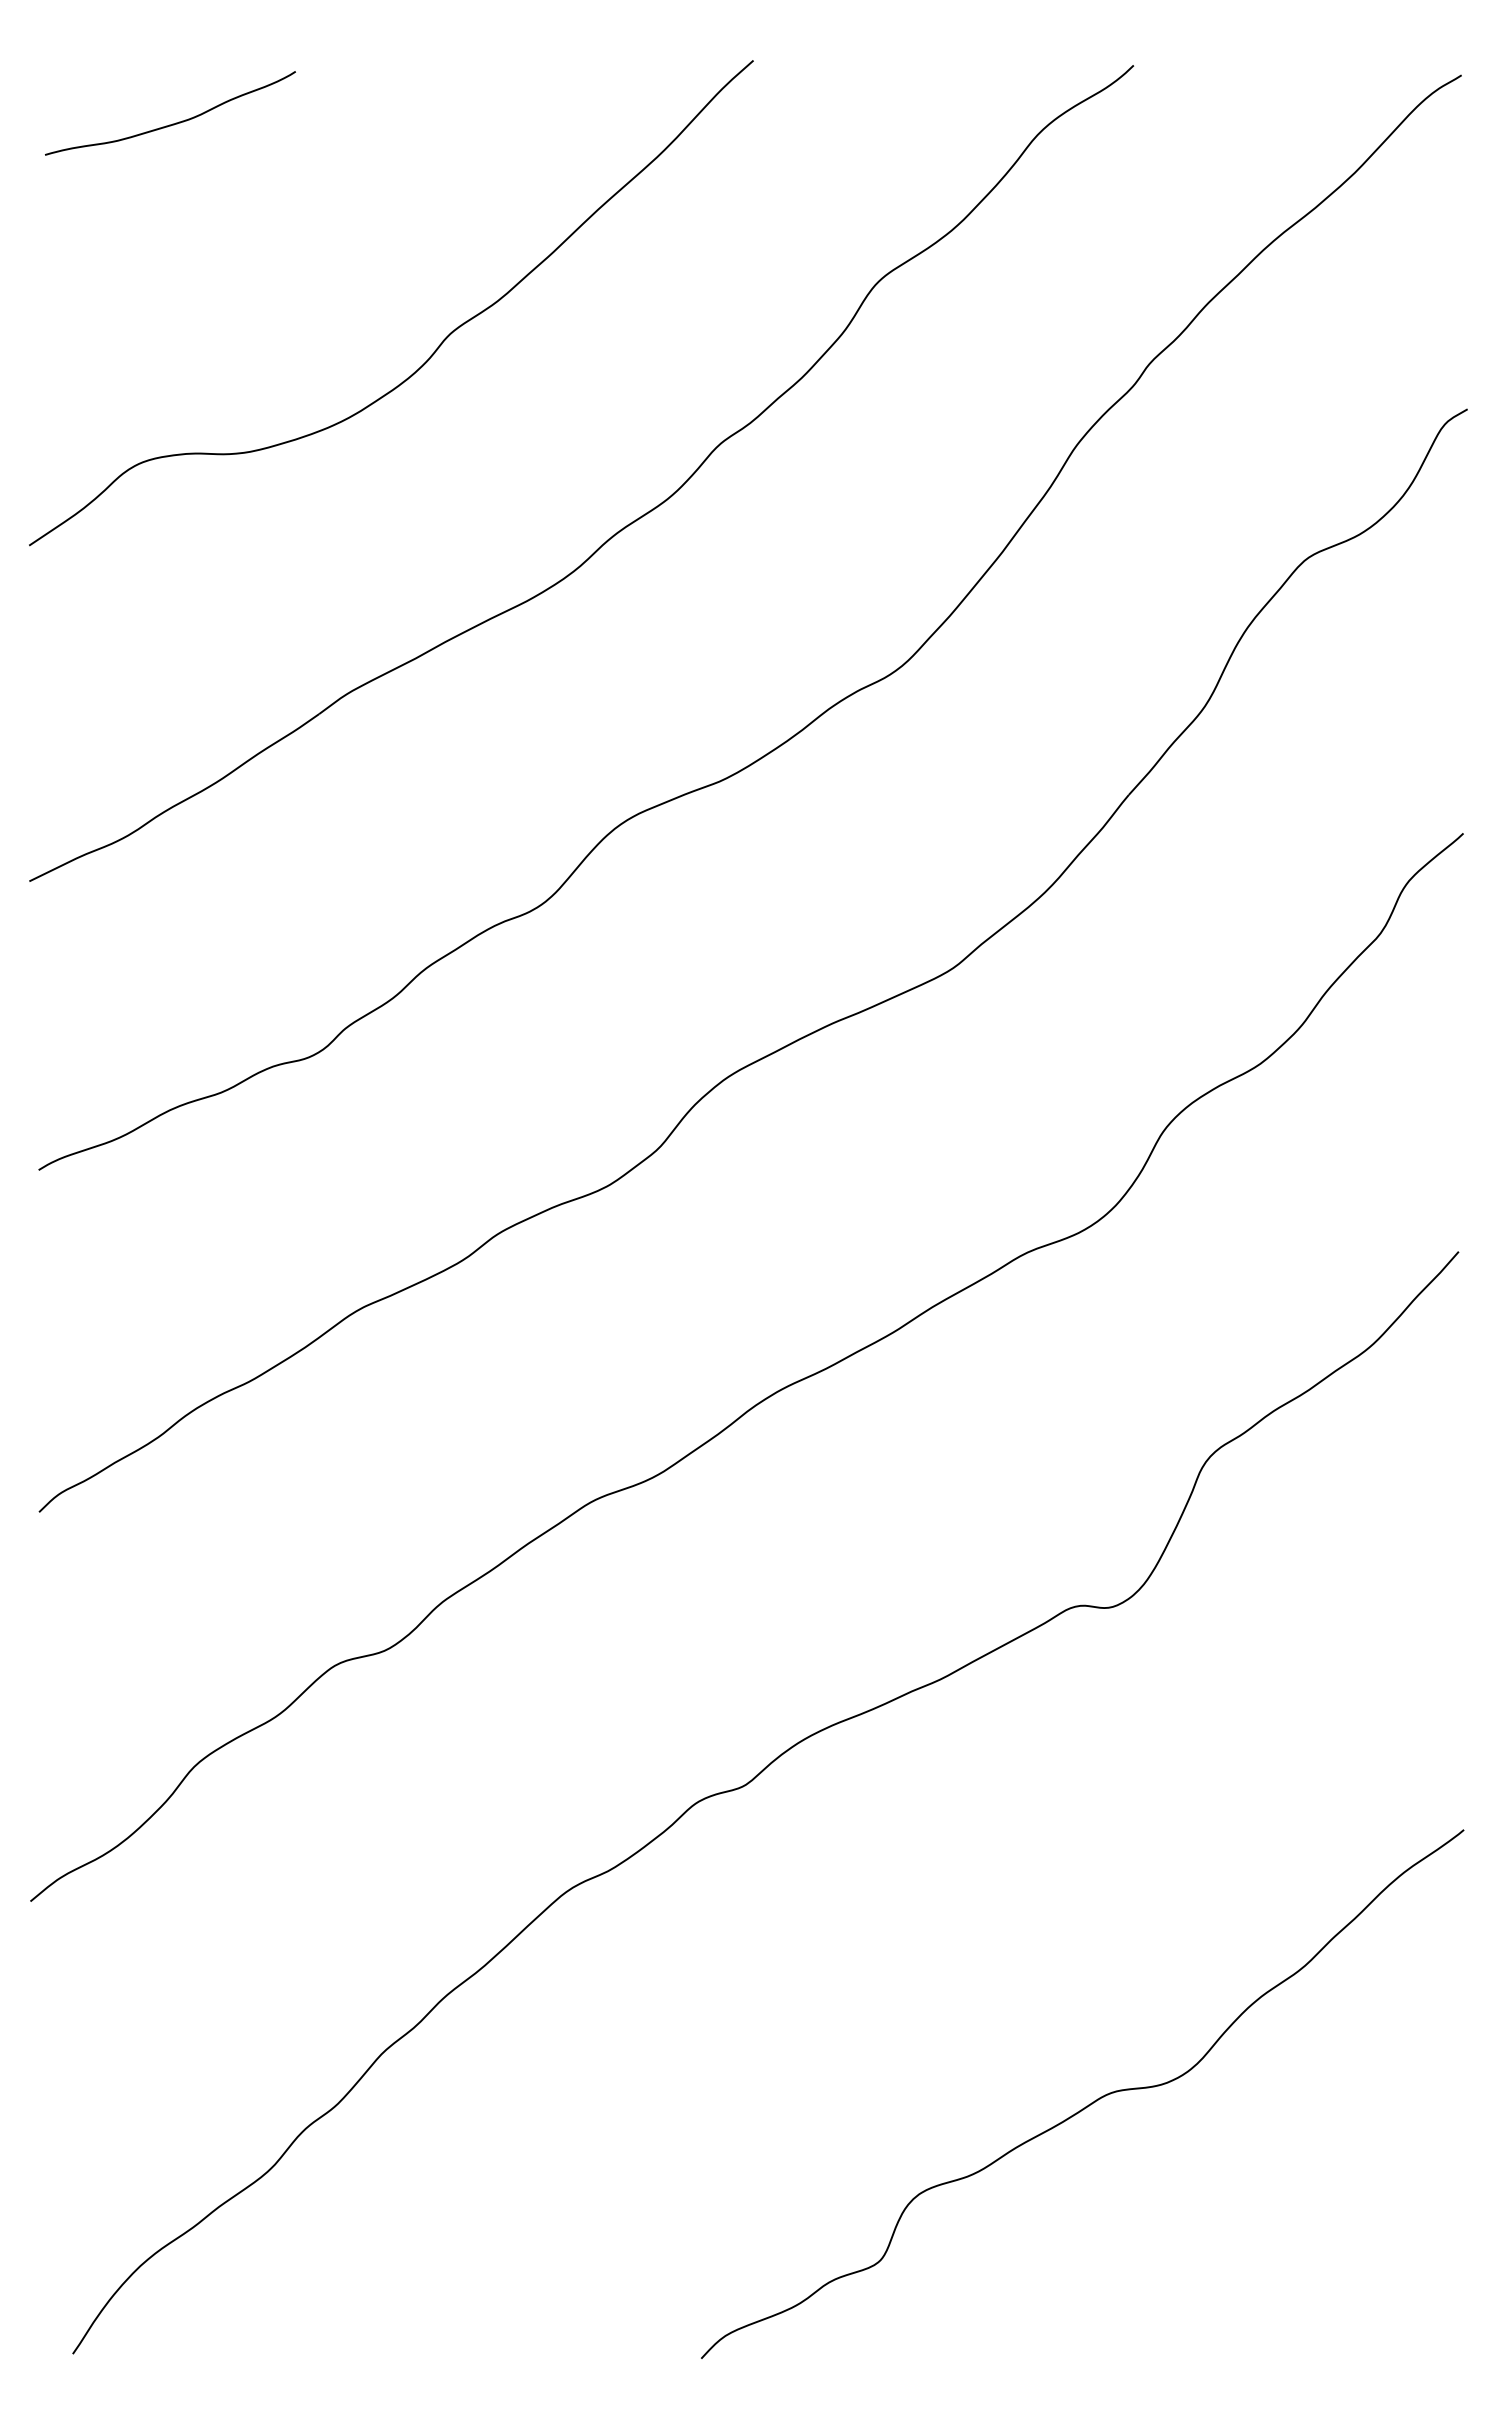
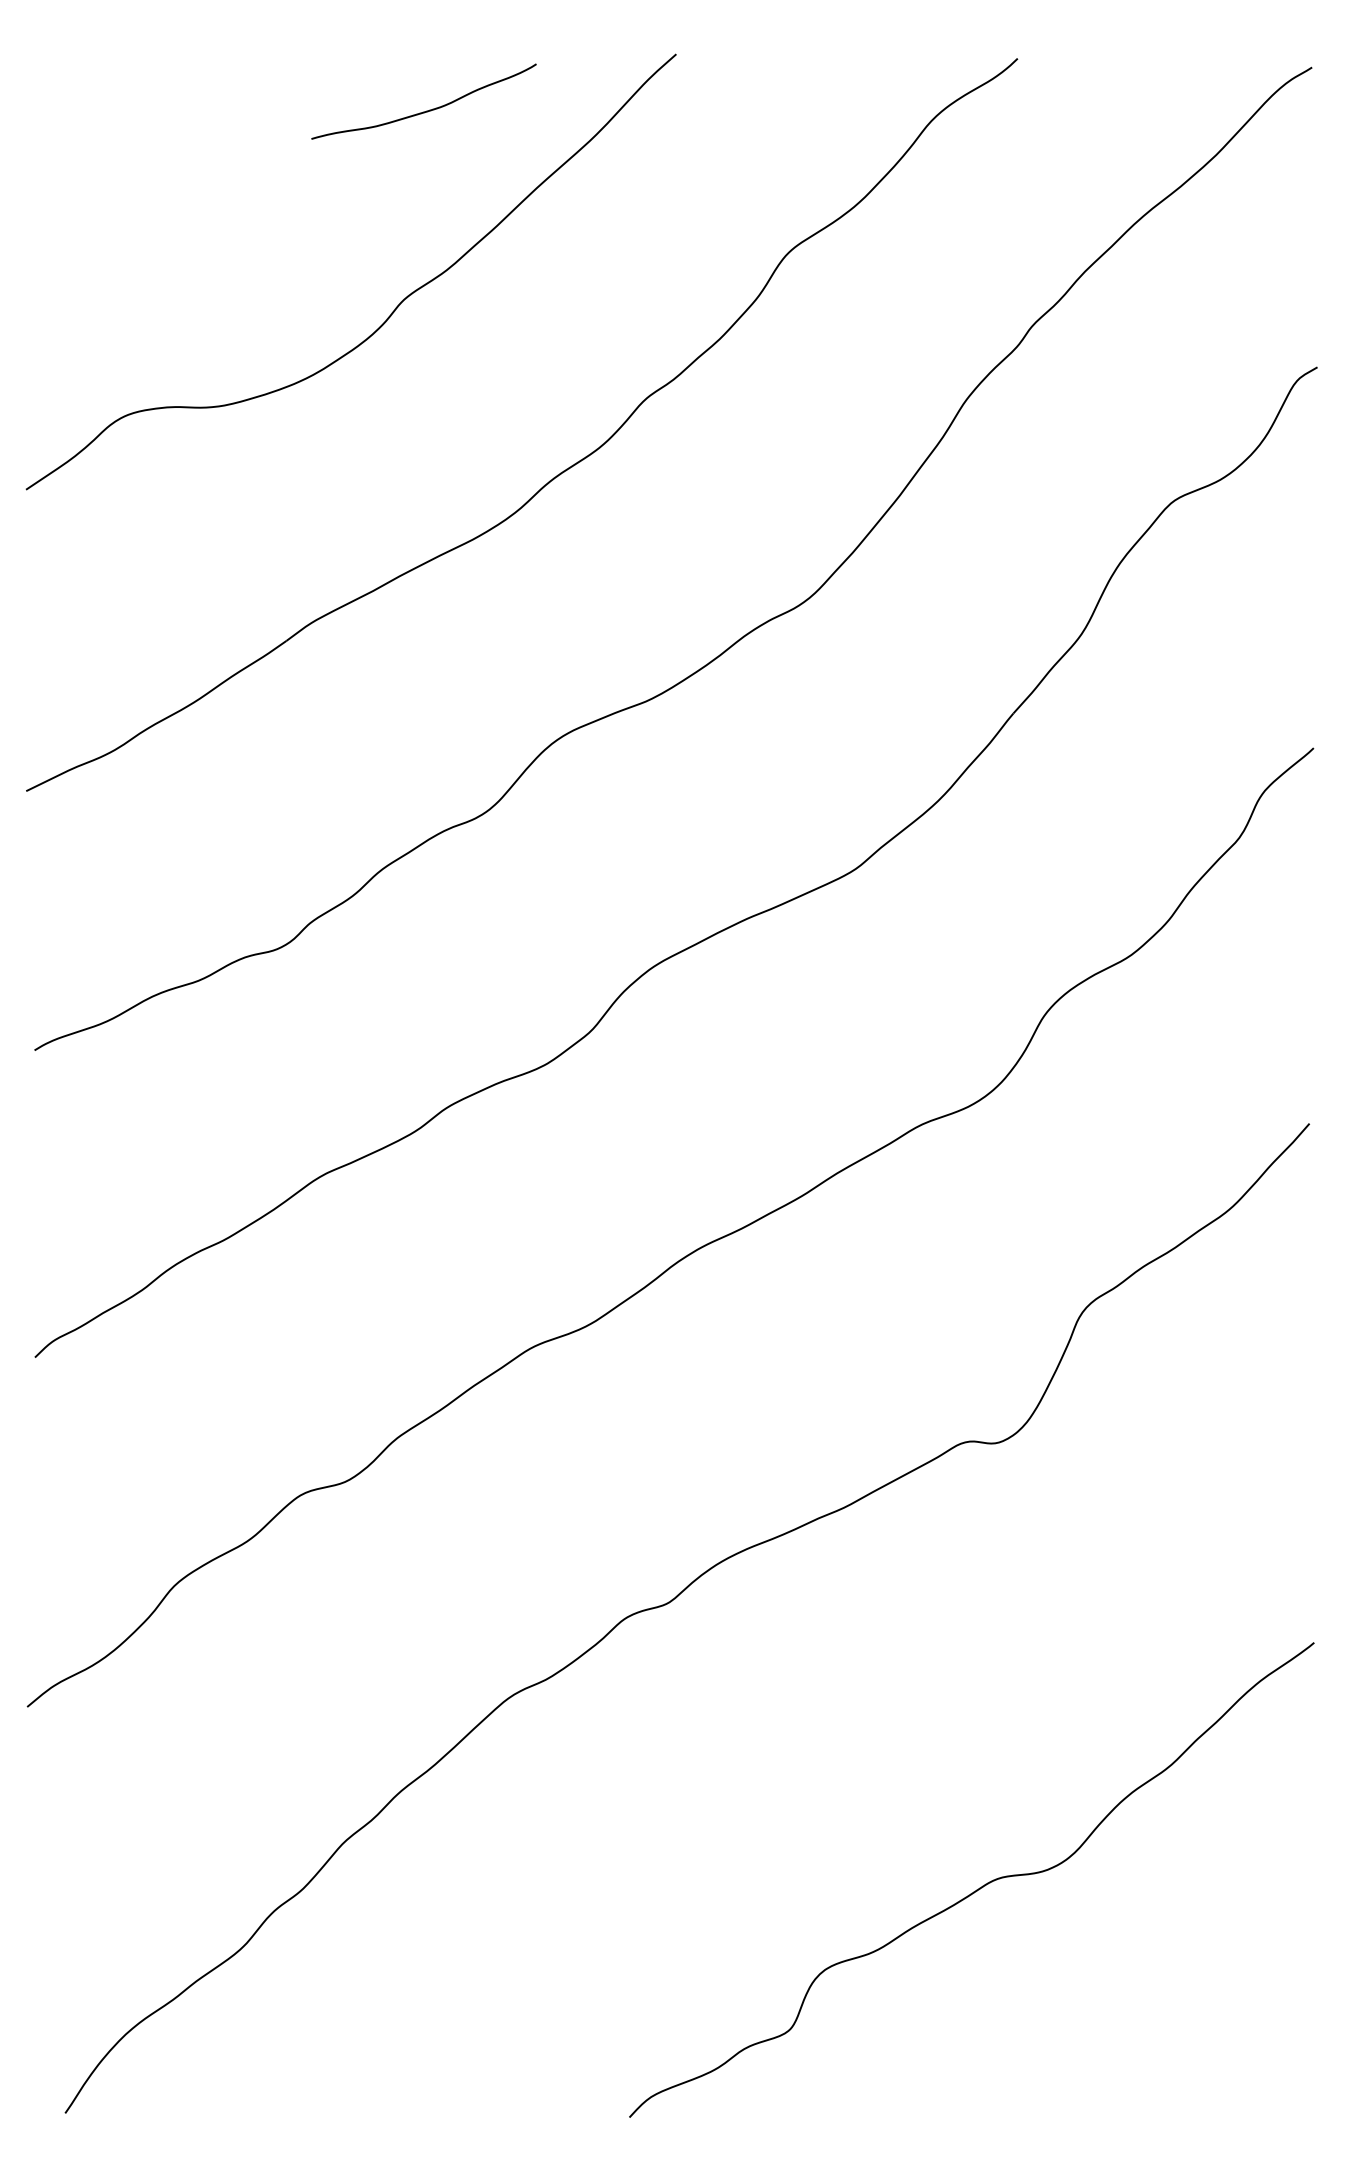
curve: (172, 123) -> (425, 110), moved

